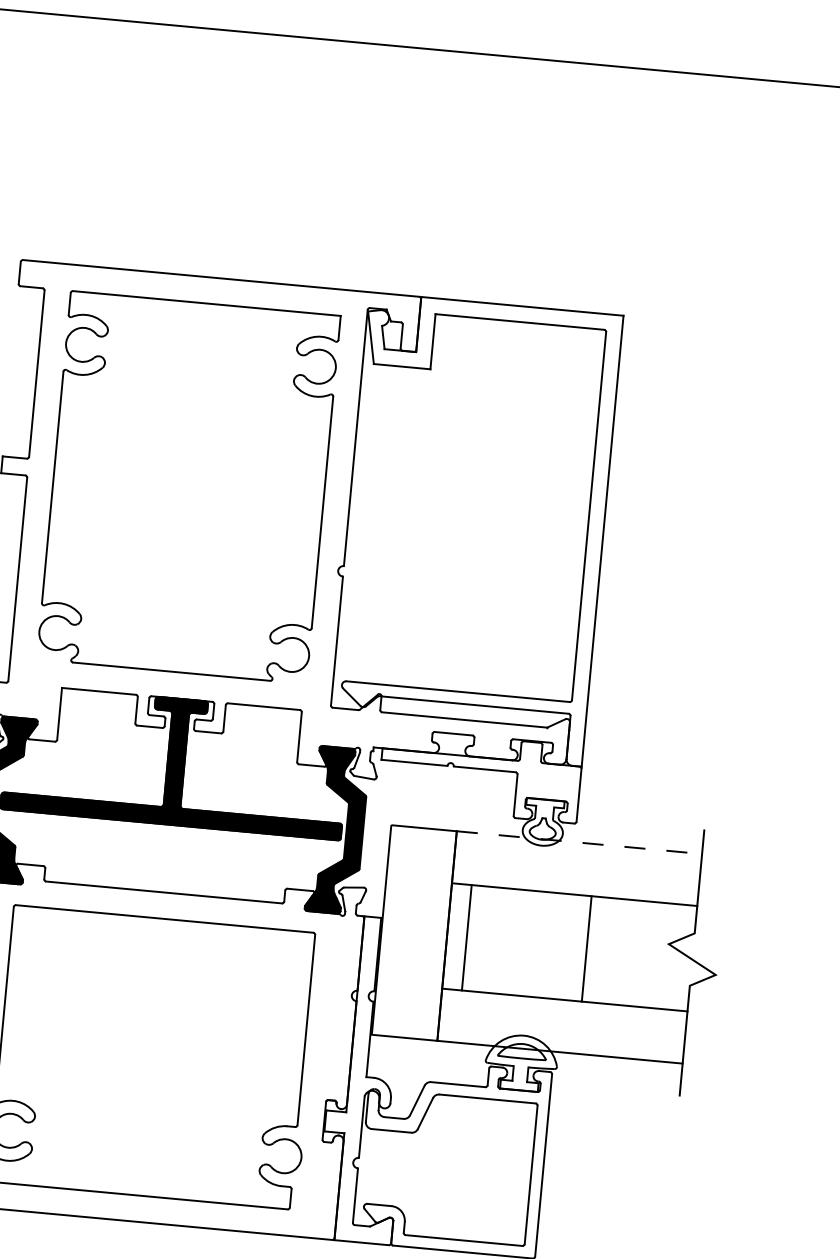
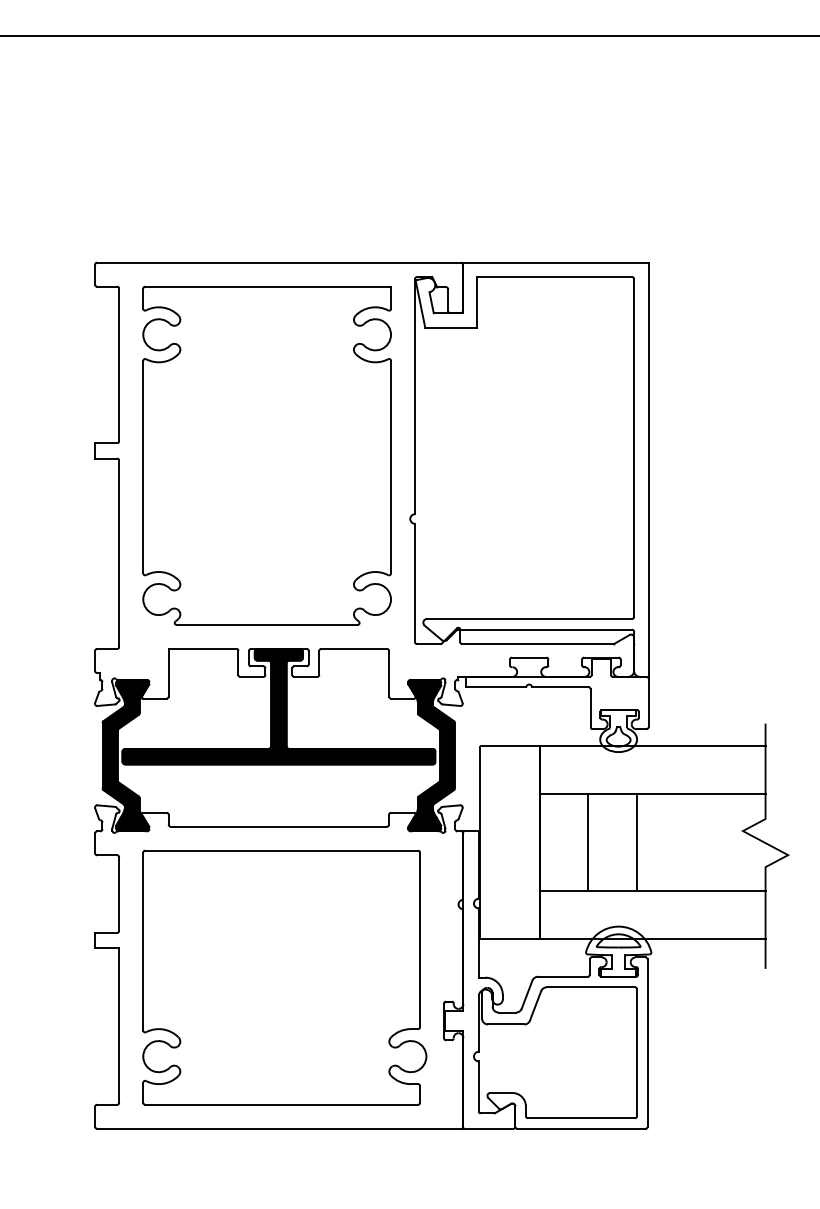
line: (578, 842) -> (652, 746), dashed -> solid
line: (467, 936) -> (588, 841), moved
line: (586, 948) -> (636, 841), moved

